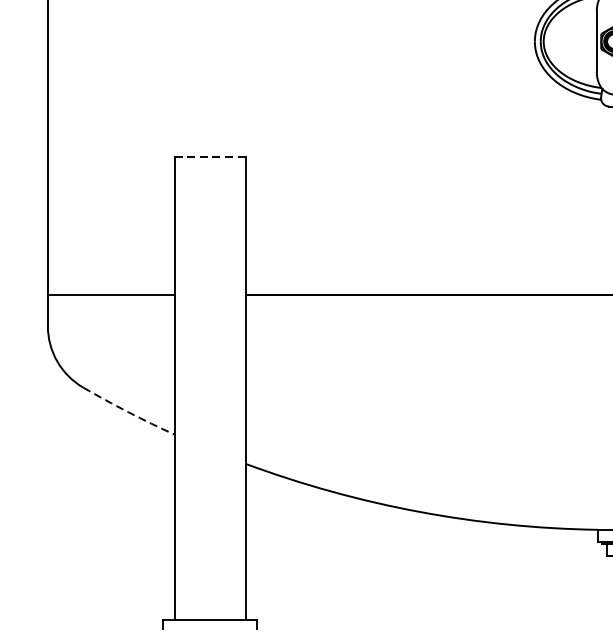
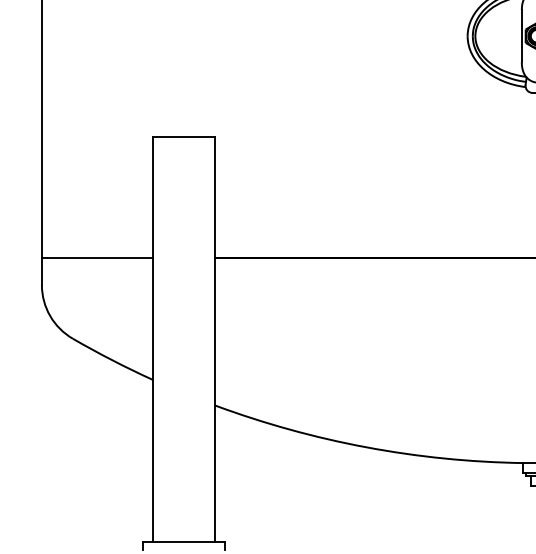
line: (209, 156) -> (183, 136), dashed -> solid
arc: (128, 412) -> (112, 360), dashed -> solid

